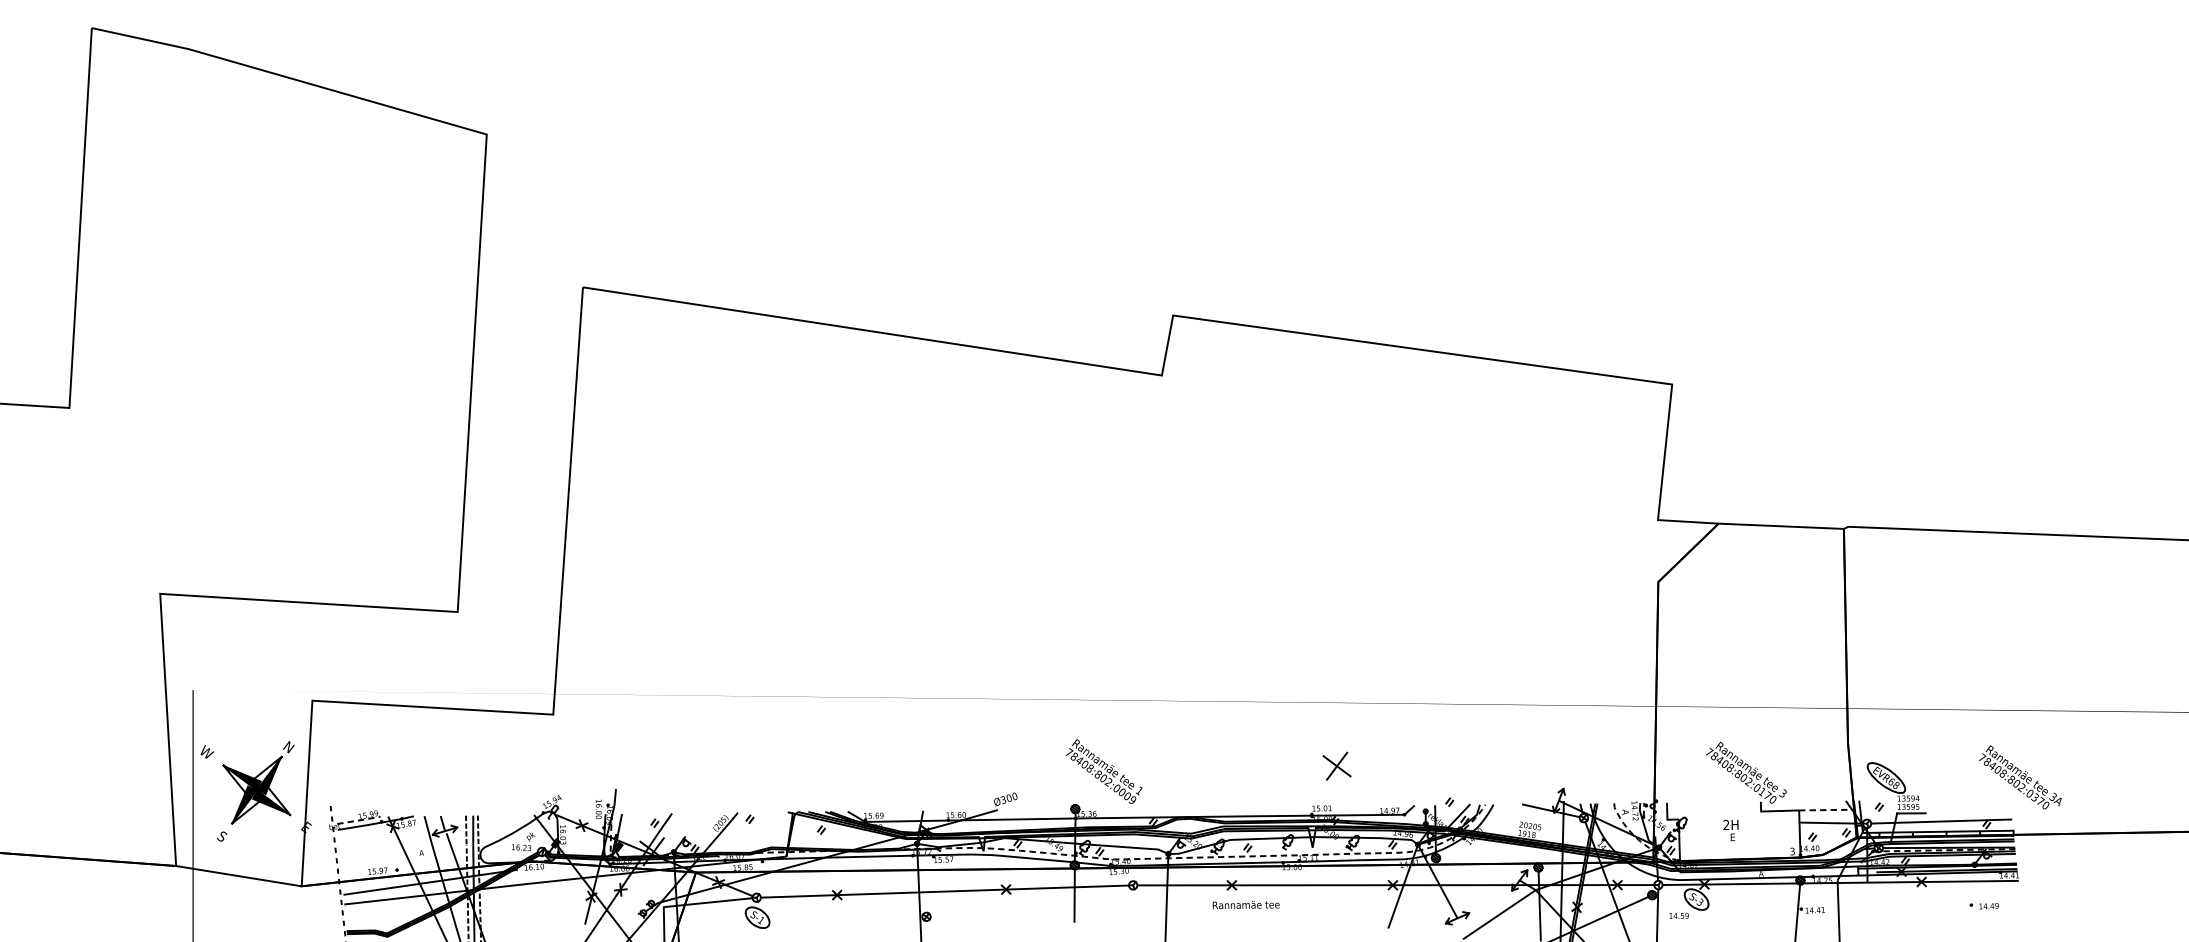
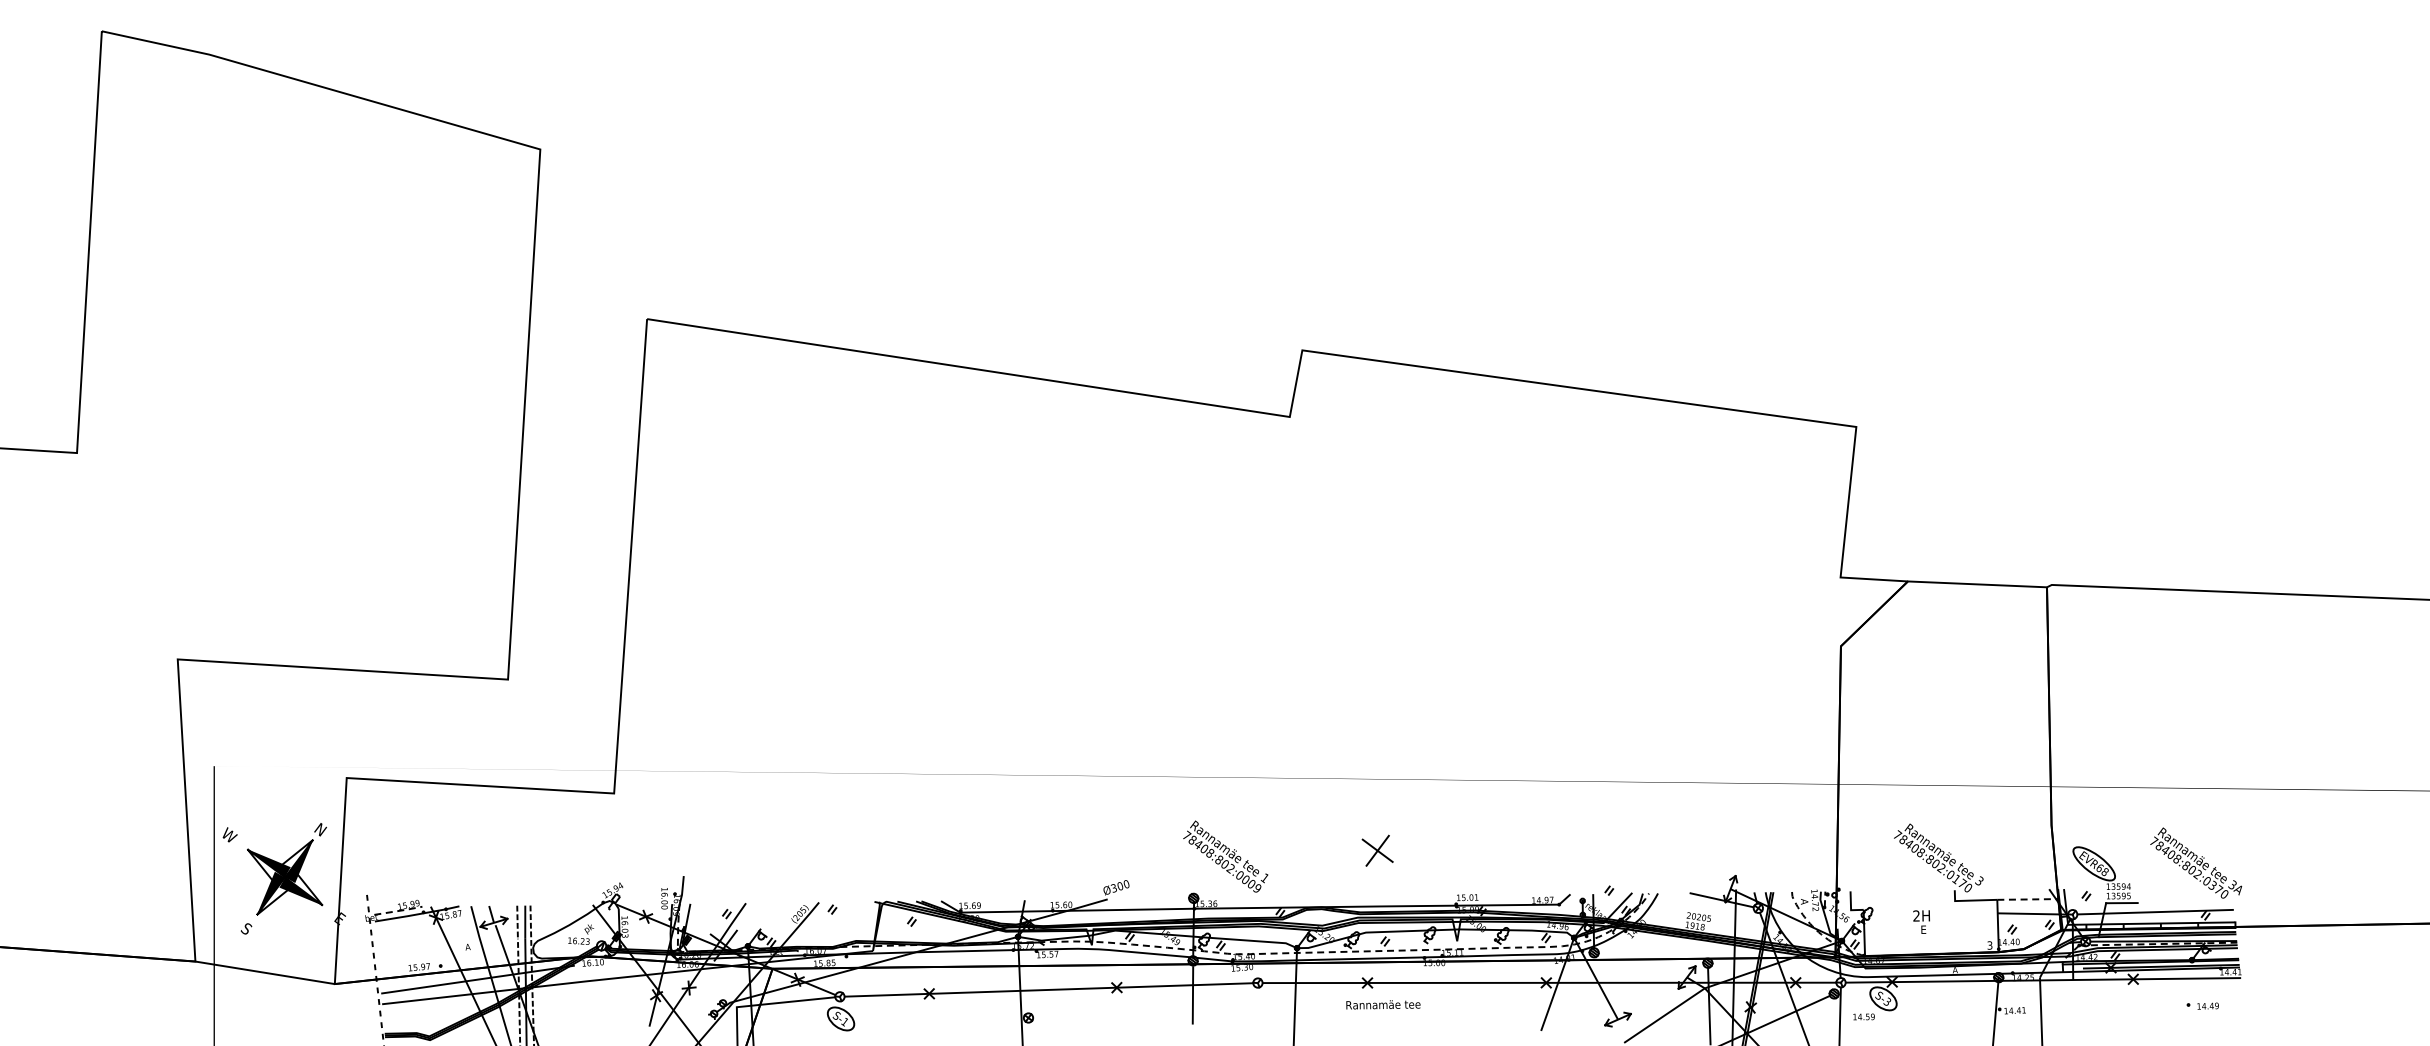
part: (1336, 765) -> (1377, 849), moved
text: (2020, 777) -> (2196, 863), moved

